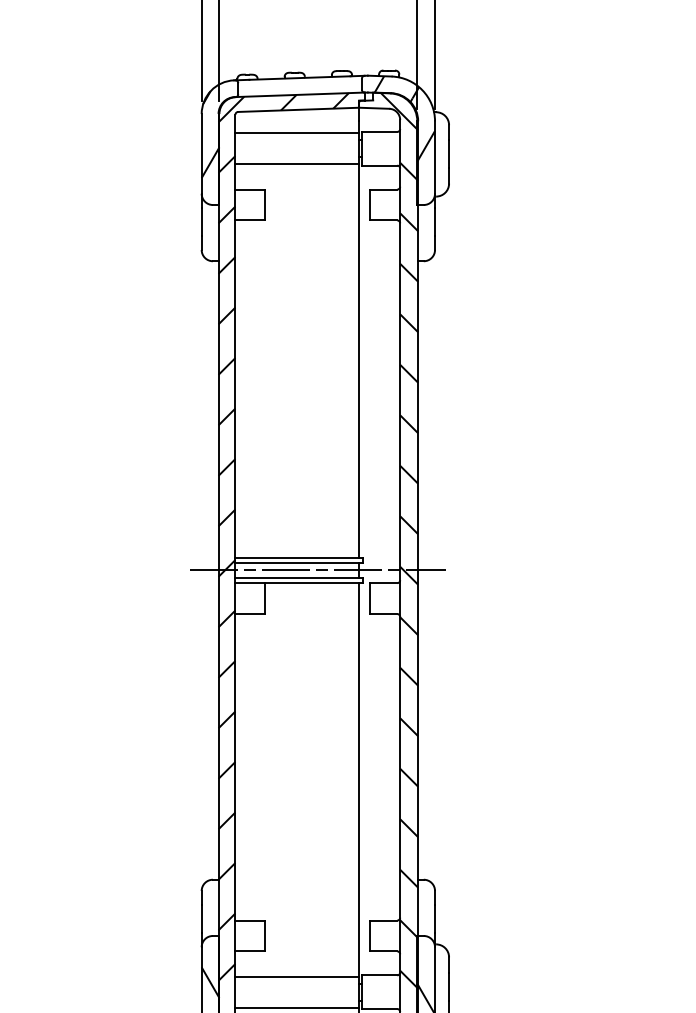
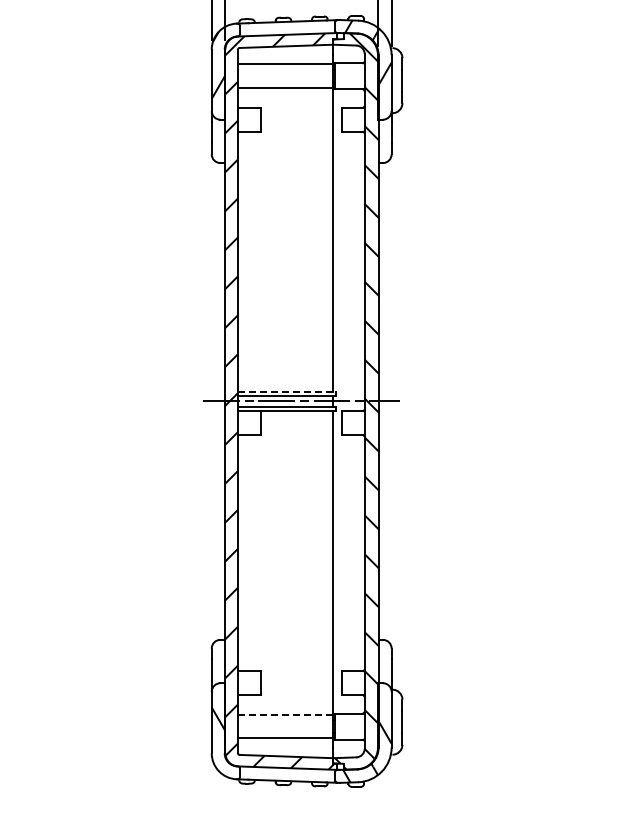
line: (299, 557) -> (287, 391), solid -> dashed
line: (297, 976) -> (285, 714), solid -> dashed

